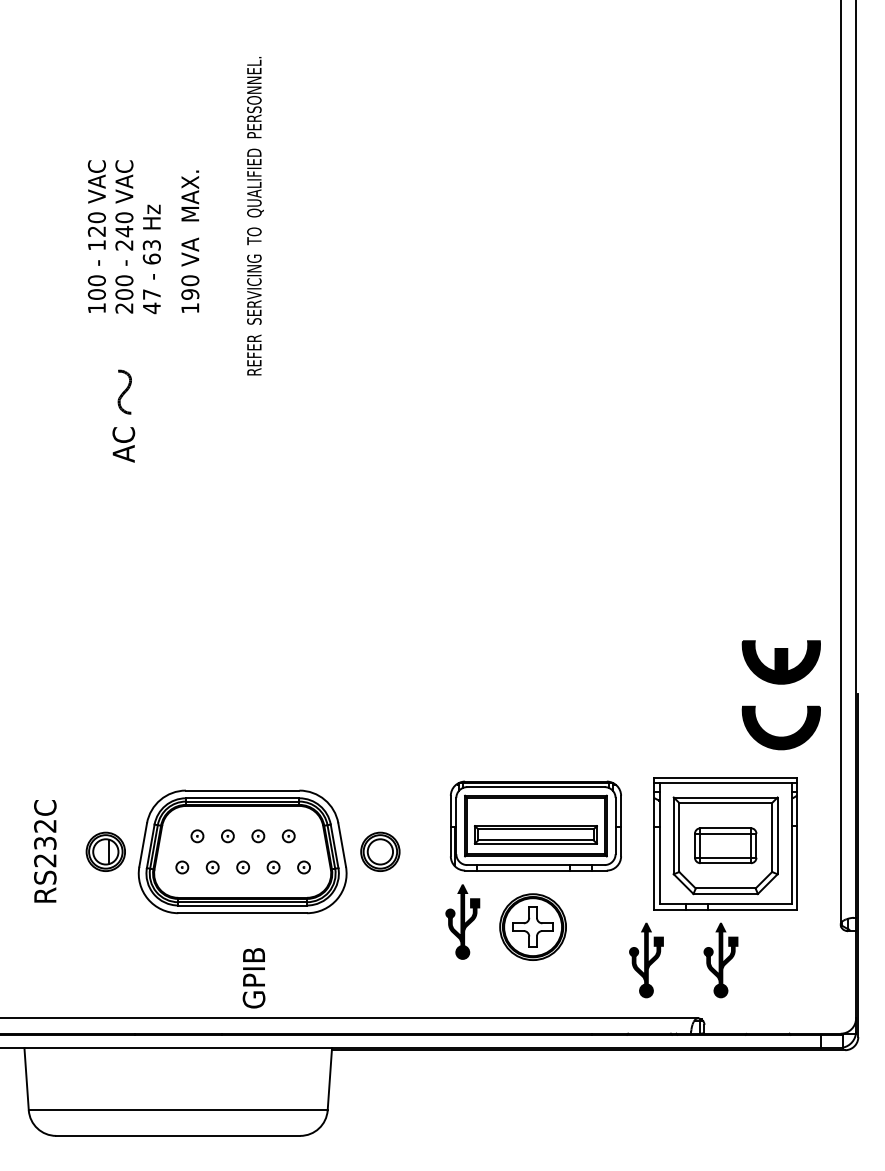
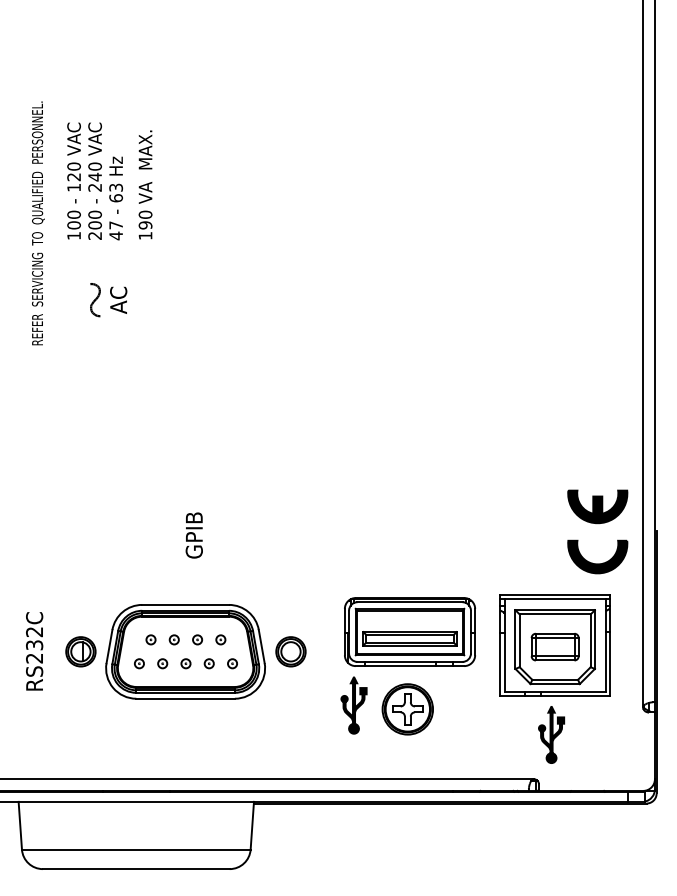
text: (255, 216) -> (38, 223), moved
text: (123, 443) -> (118, 299), moved
part: (646, 959) -> (494, 734), removed
text: (252, 978) -> (193, 535), moved

